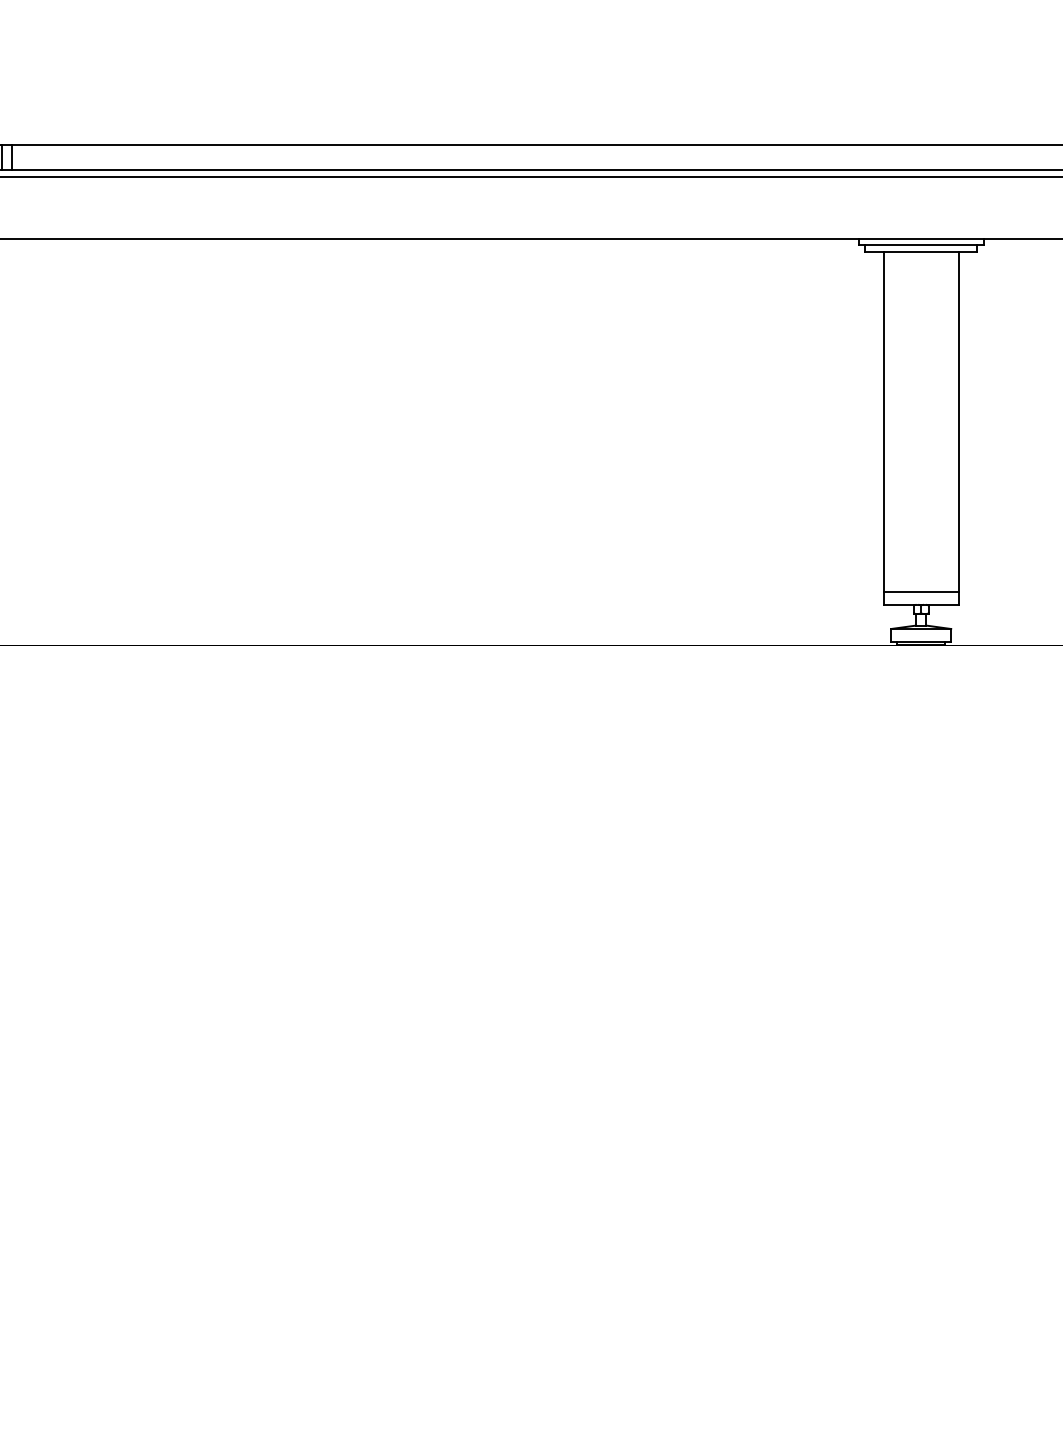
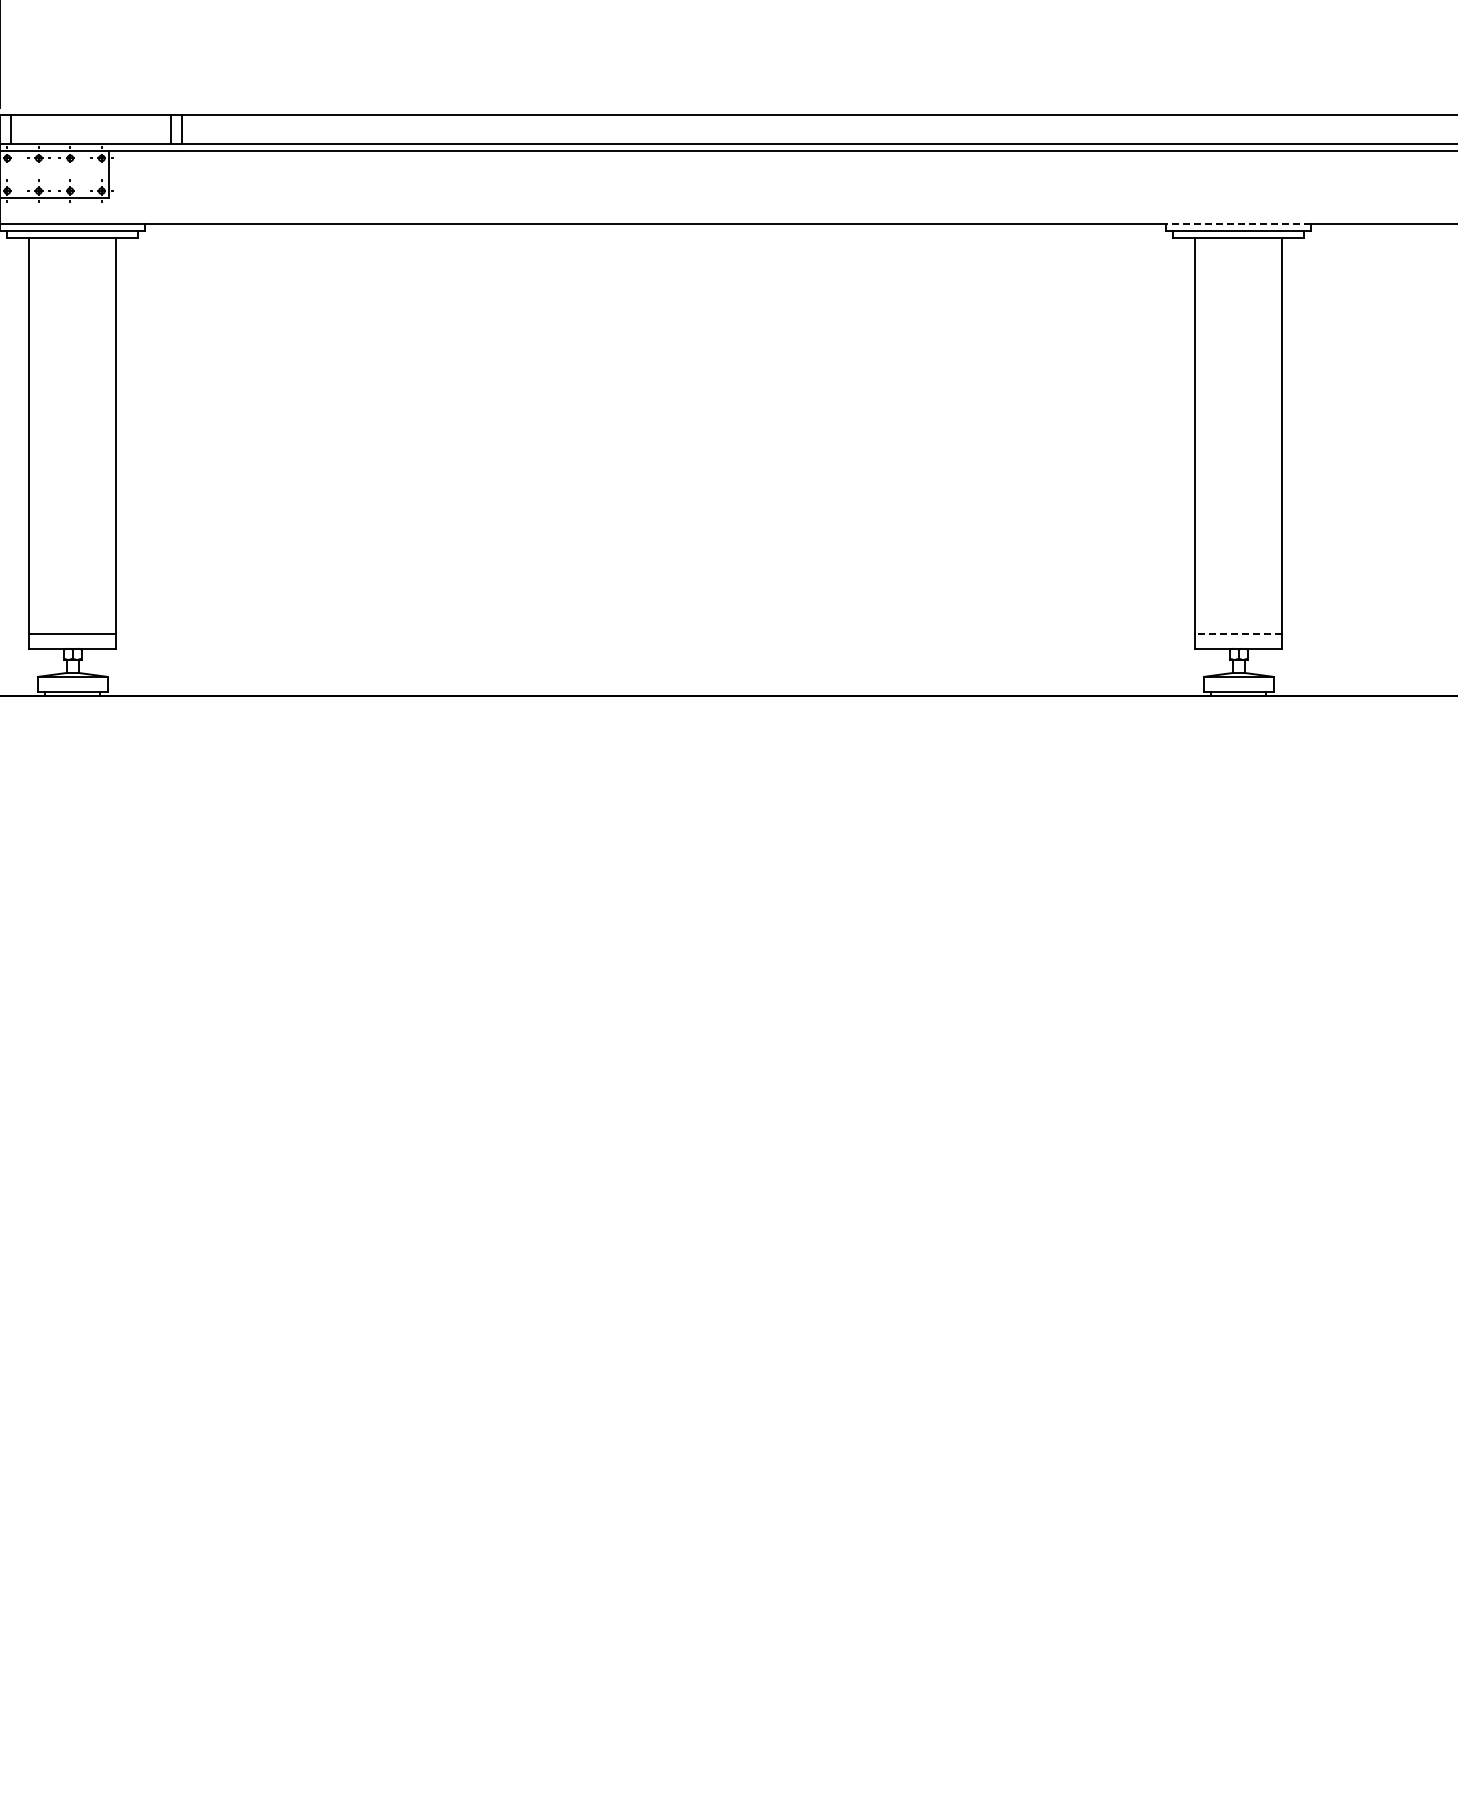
line: (920, 238) -> (1238, 223), solid -> dashed
line: (920, 592) -> (1238, 634), solid -> dashed

